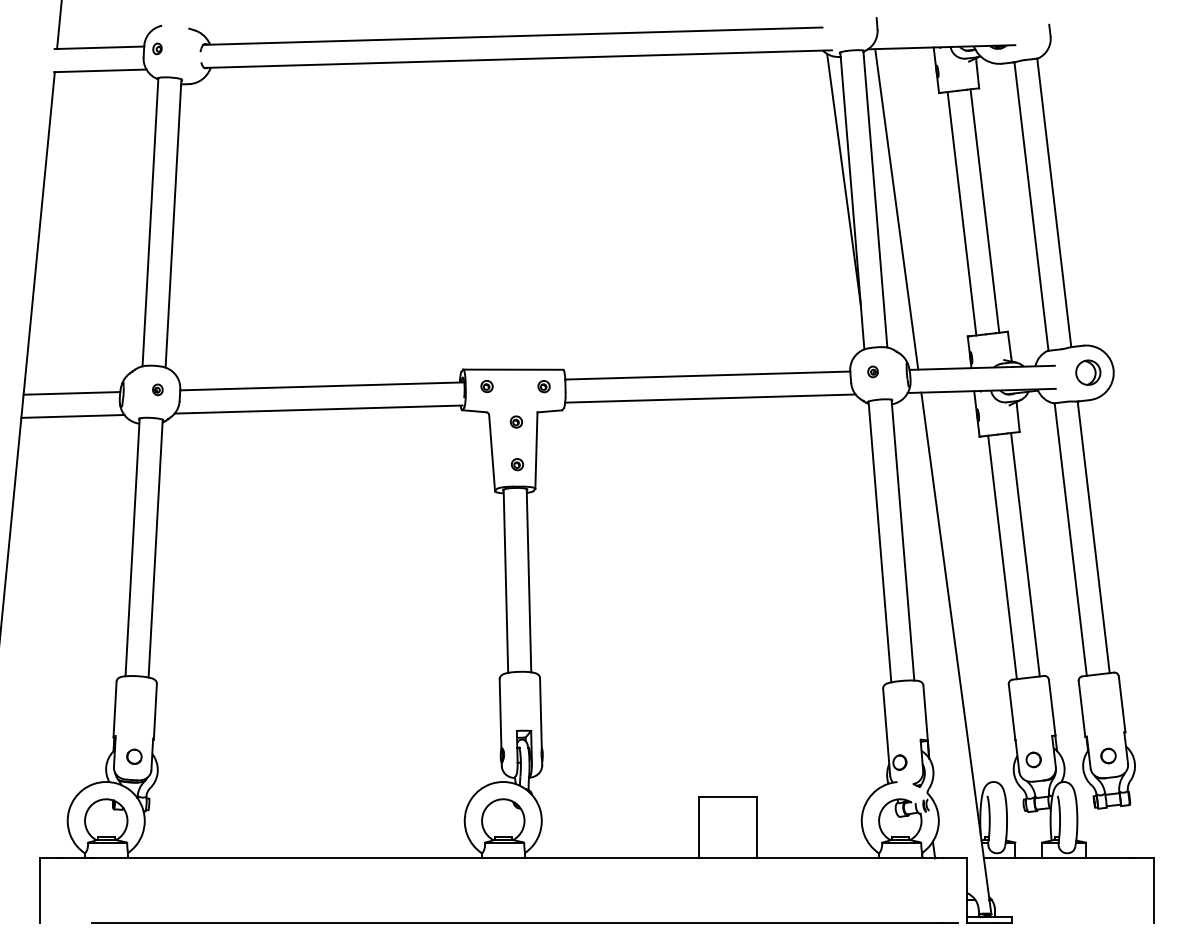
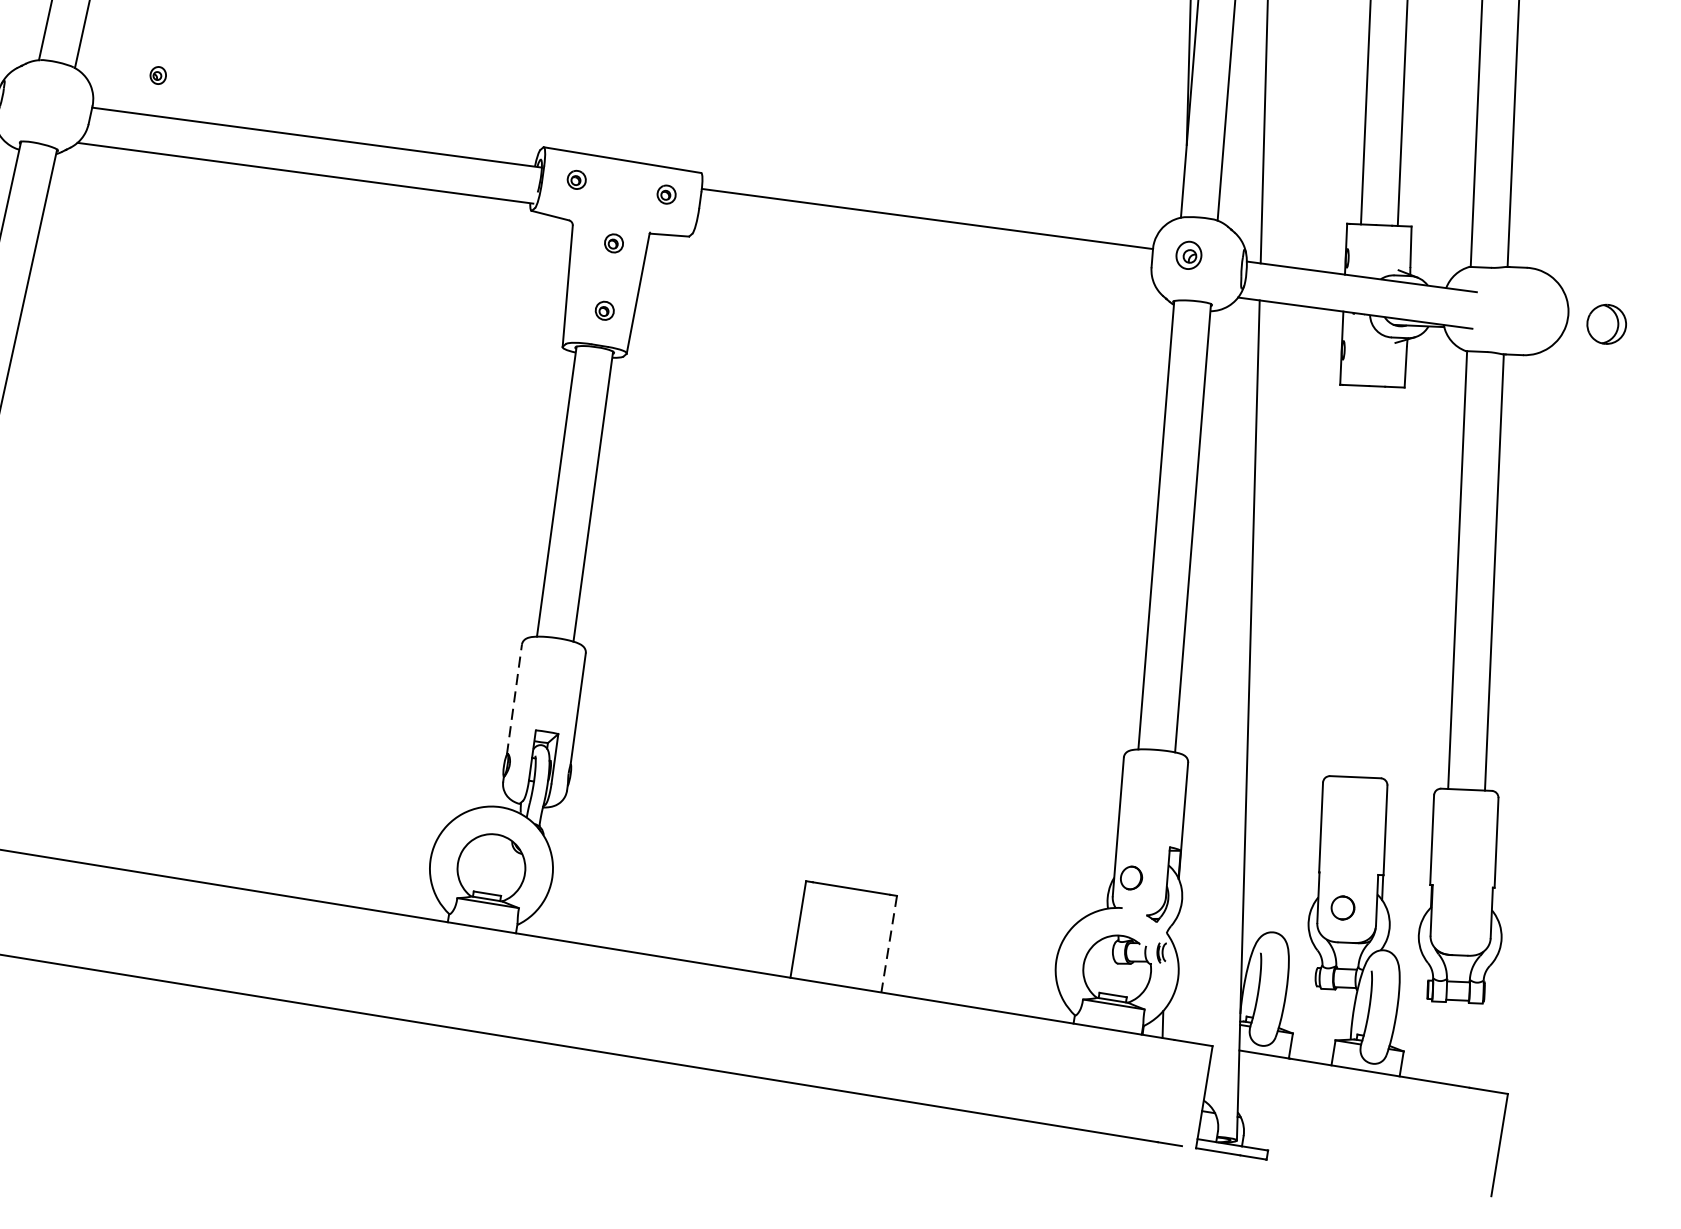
part: (872, 371) -> (1188, 254), size x1.6
part: (1088, 372) -> (1607, 324), moved
part: (157, 389) -> (157, 74), moved
line: (710, 398) -> (925, 255), removed
line: (1025, 554) -> (1382, 582), removed
line: (1002, 557) -> (1345, 580), removed
line: (500, 714) -> (514, 700), solid -> dashed
part: (1108, 755) -> (1462, 920), removed
line: (756, 827) -> (888, 943), solid -> dashed

